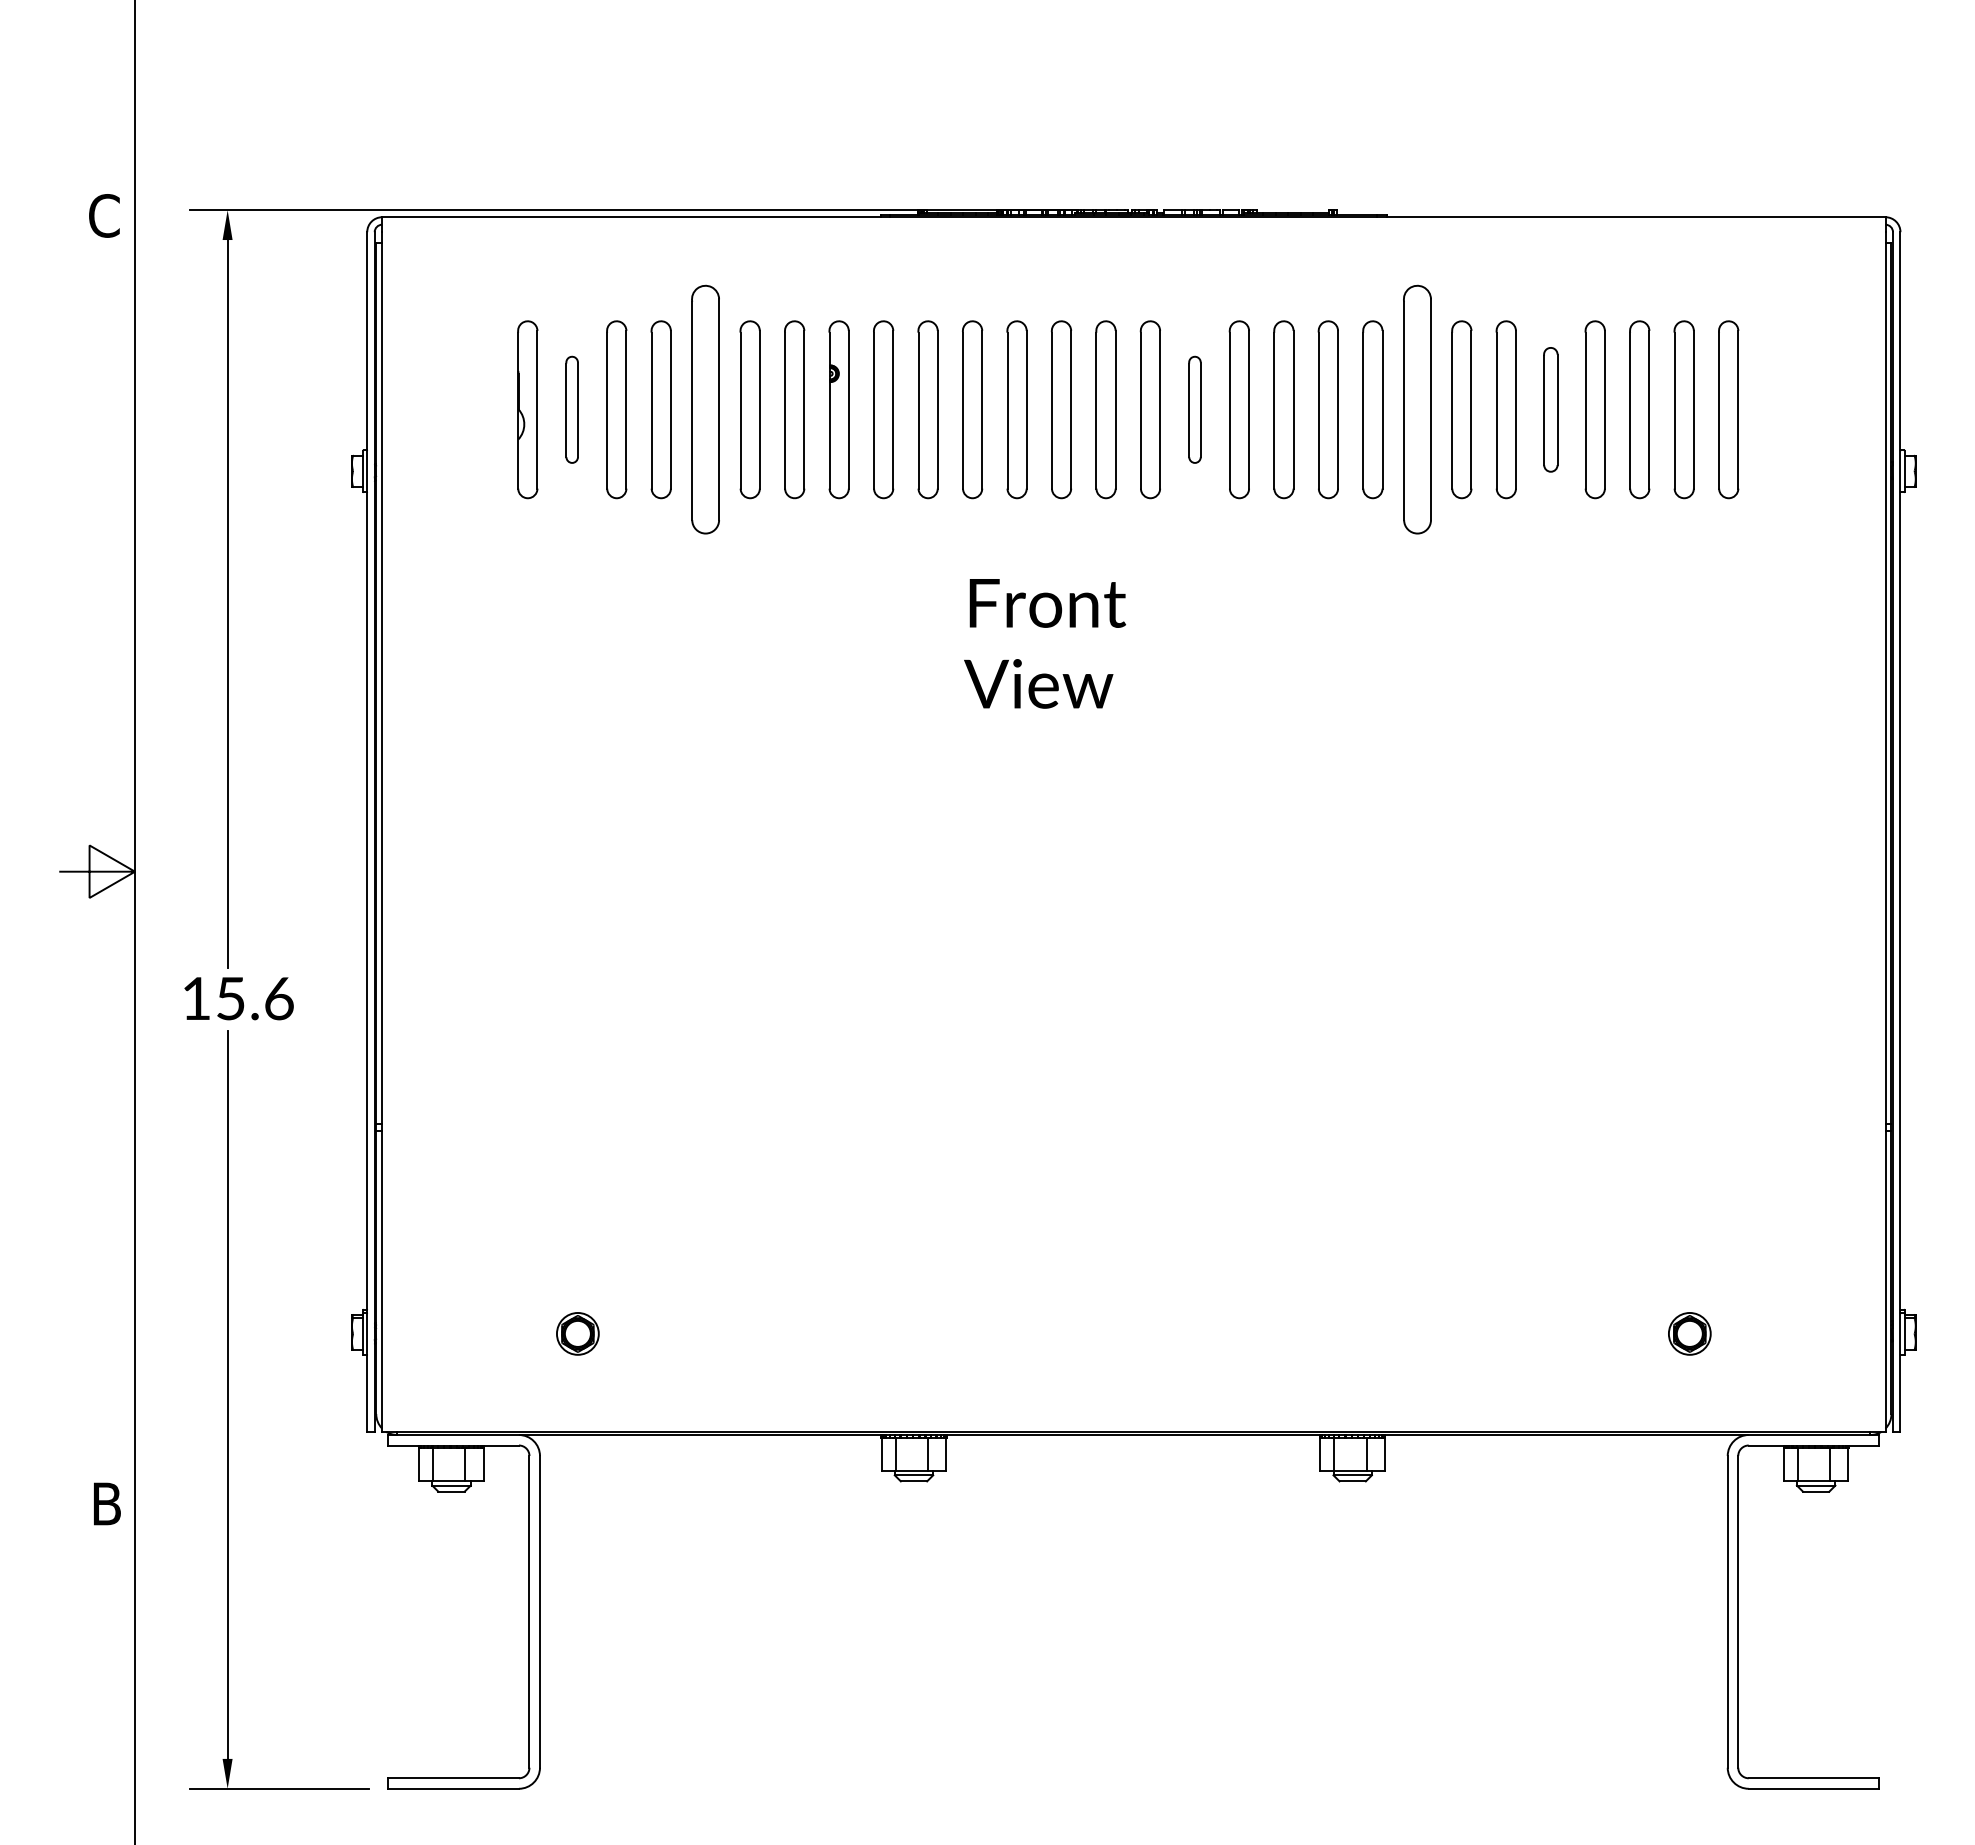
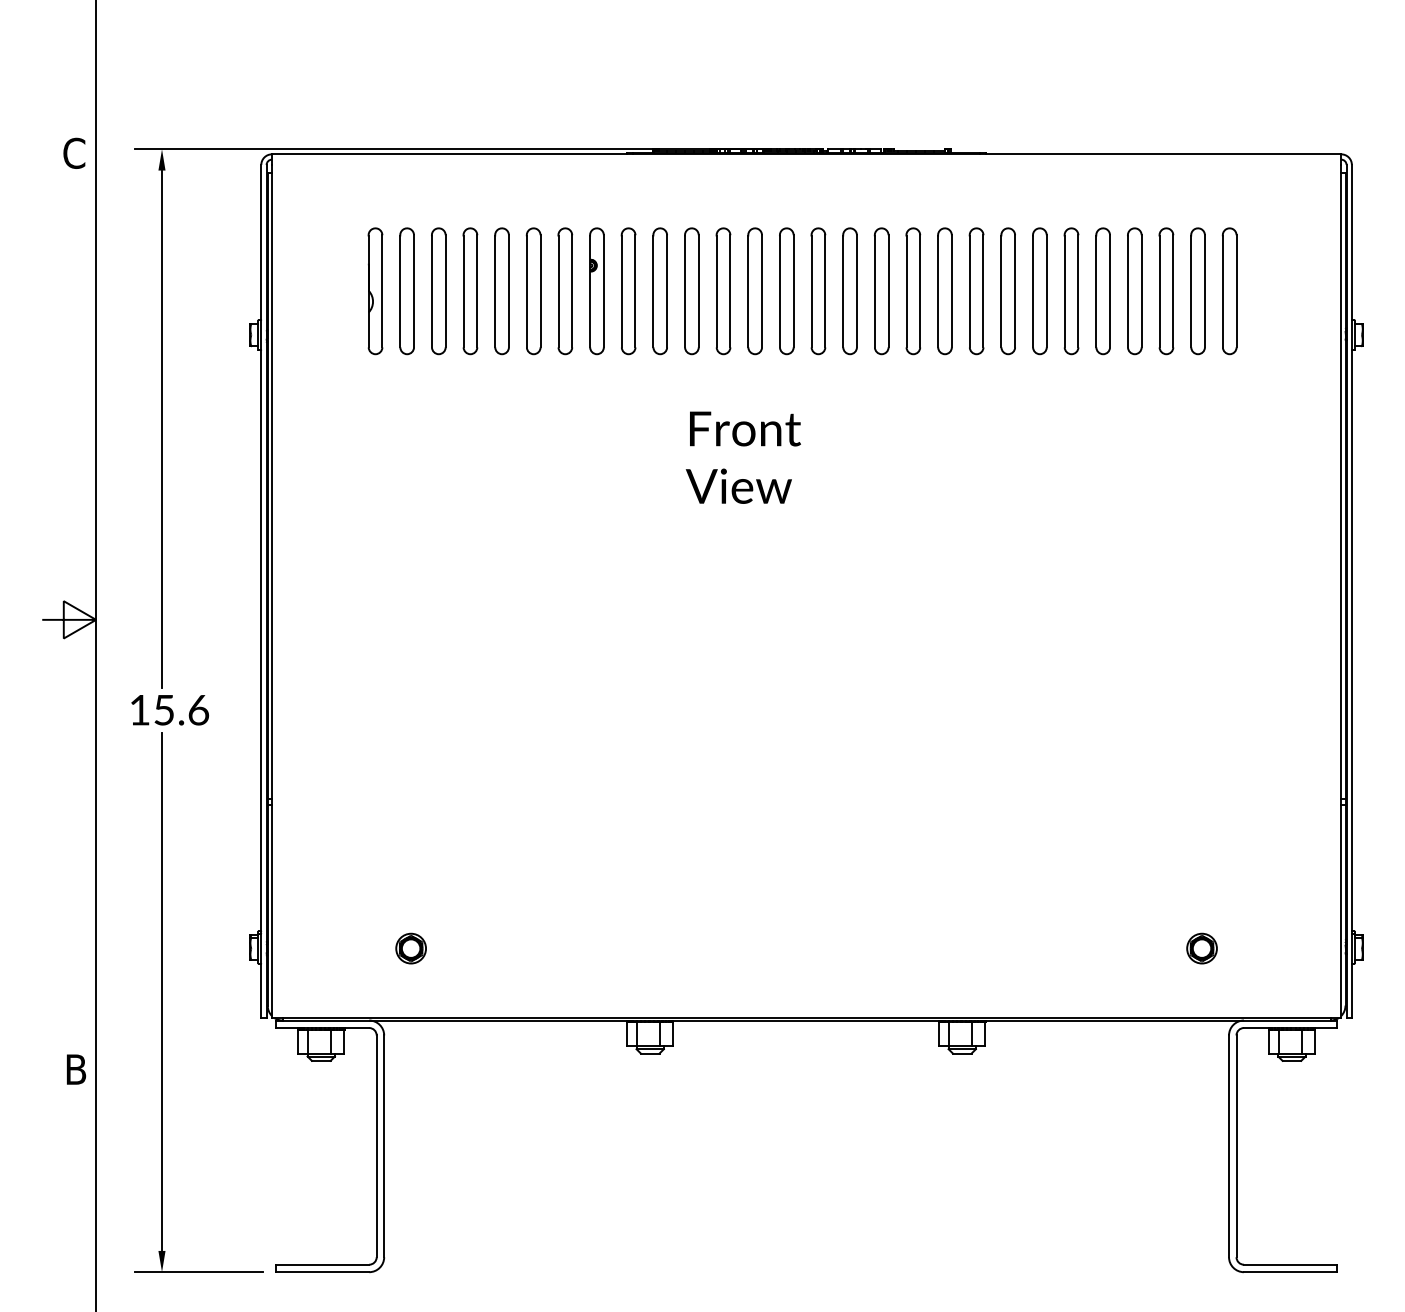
part: (571, 409) -> (406, 291), size x1.67
part: (705, 409) -> (501, 291), size x0.71
part: (1194, 409) -> (849, 291), size x1.67
part: (1416, 409) -> (1007, 291), size x0.71
part: (1550, 409) -> (1102, 291), size x1.43

